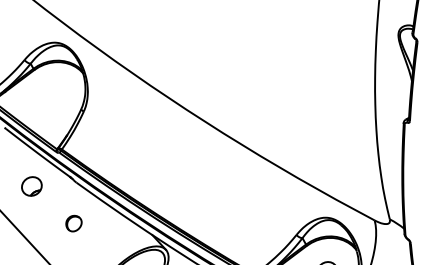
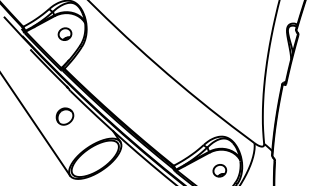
part: (30, 185) -> (64, 33), moved
part: (73, 223) -> (64, 116), size x1.67

